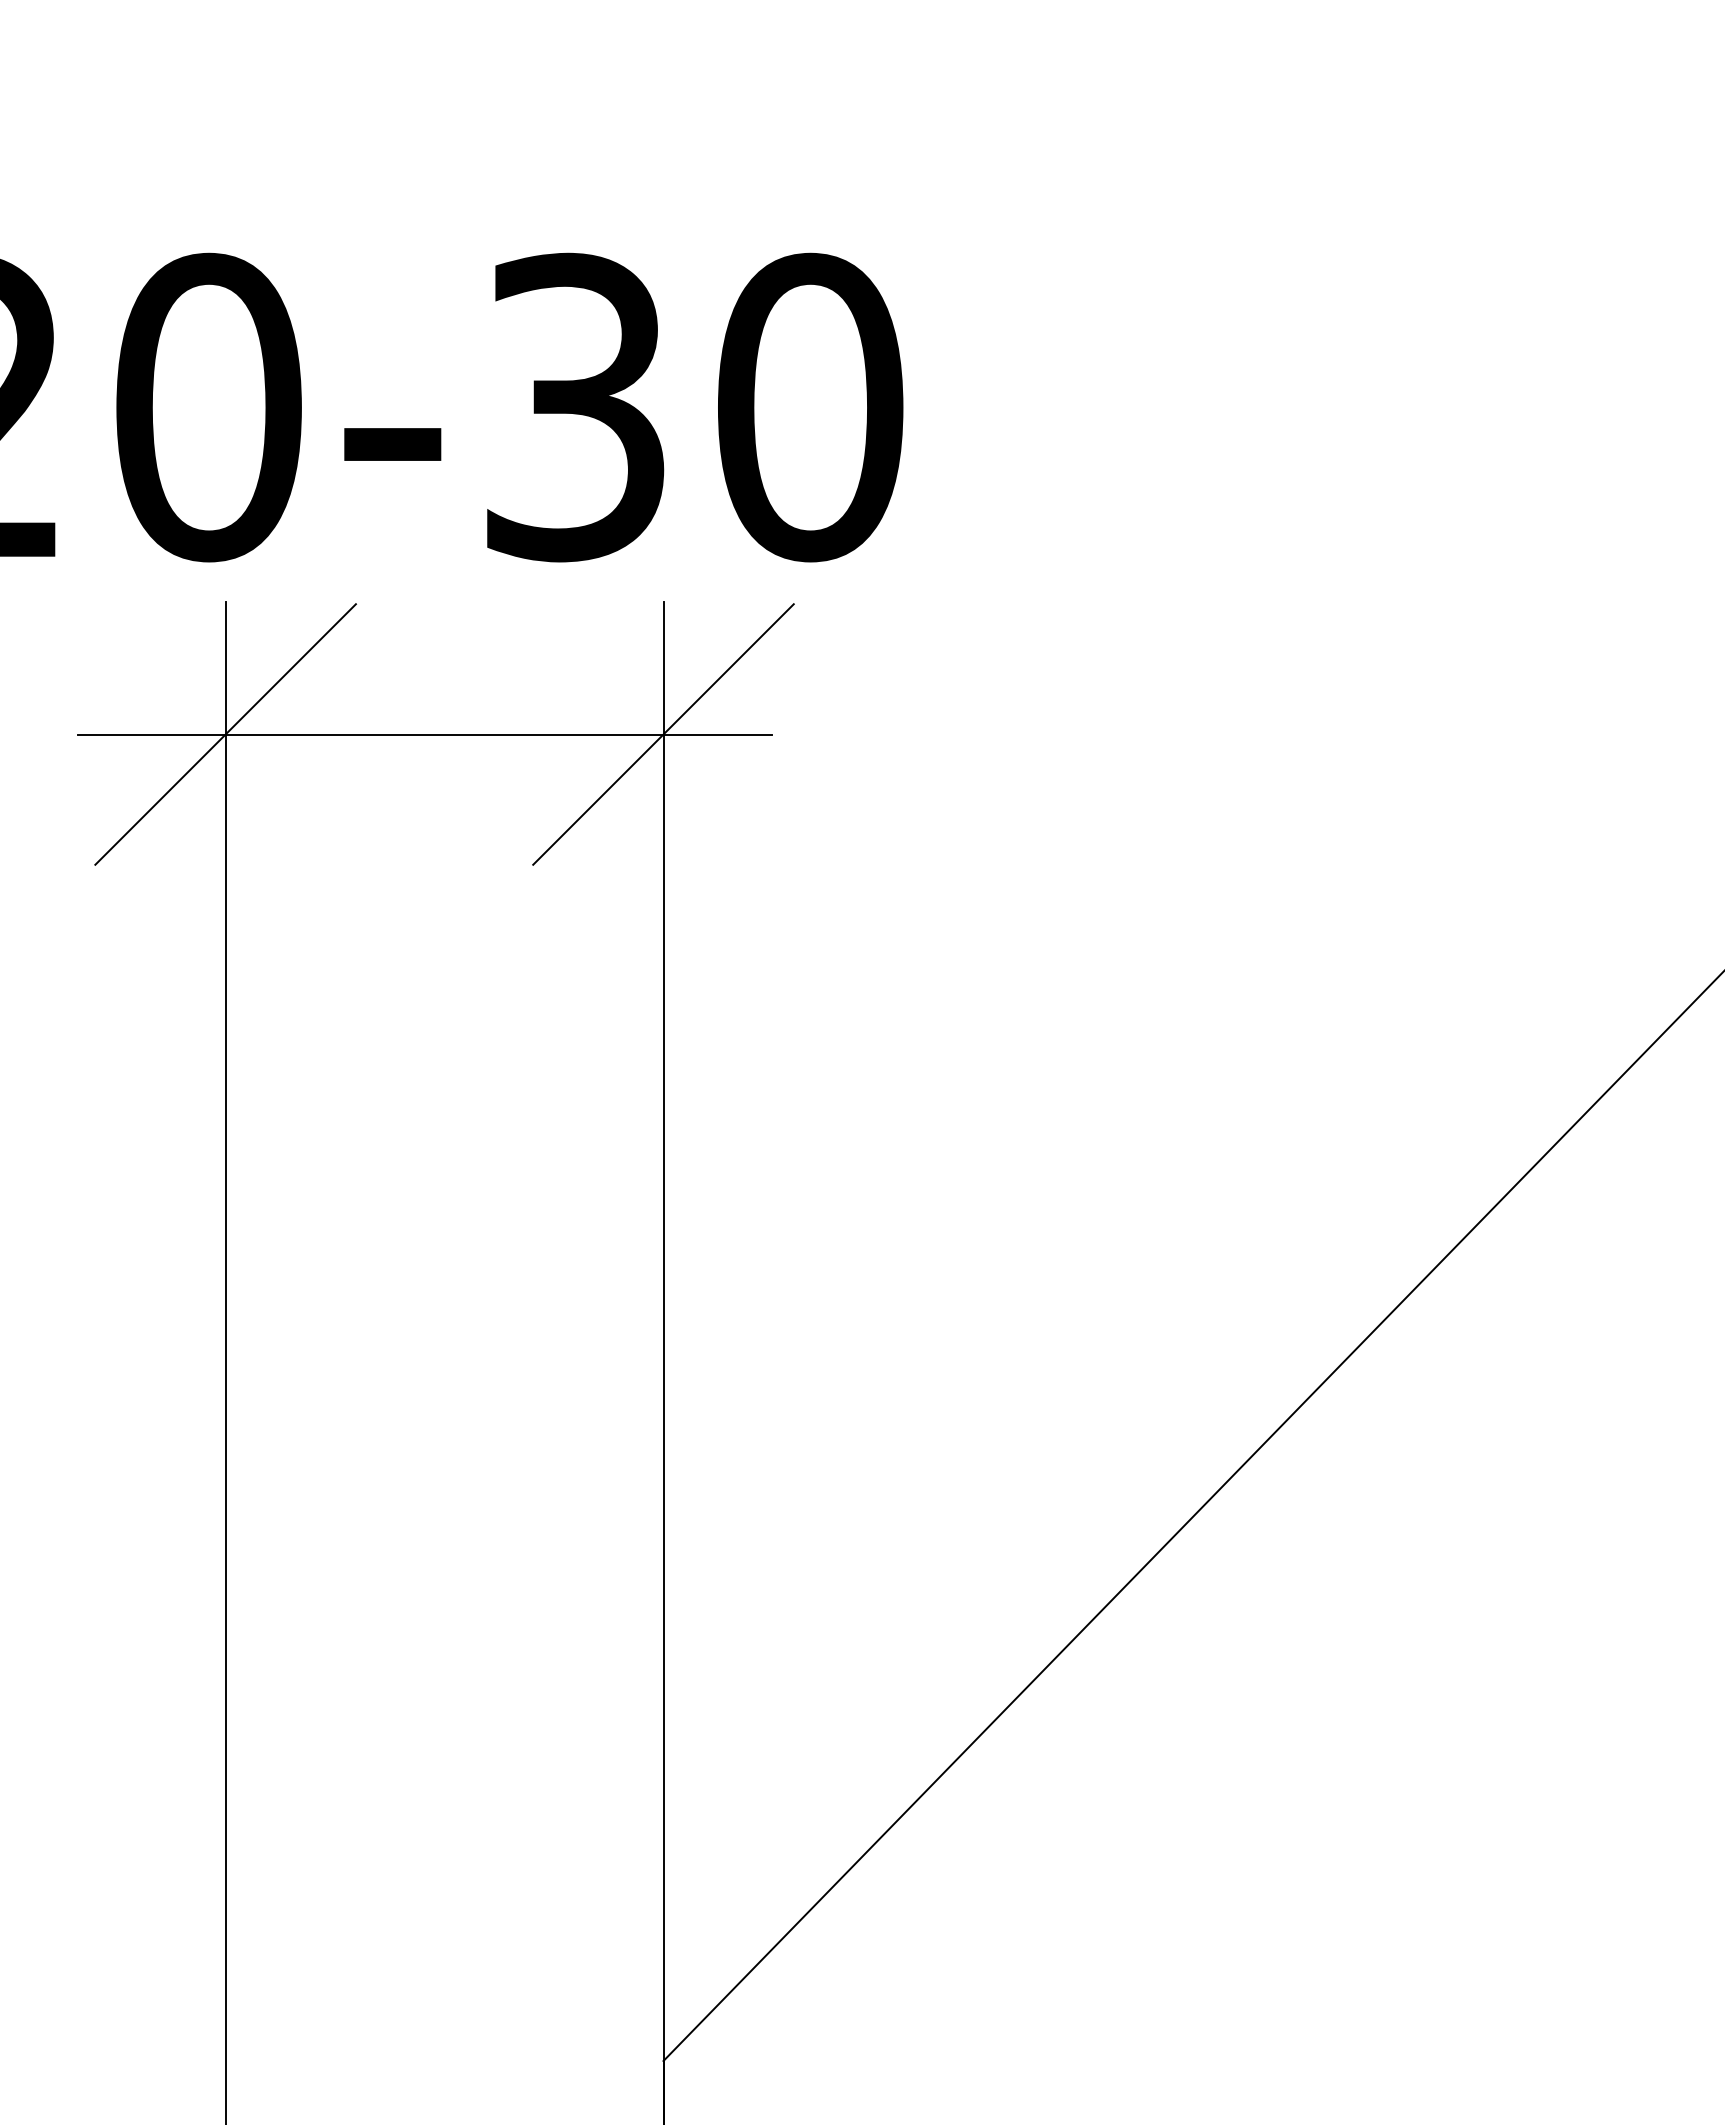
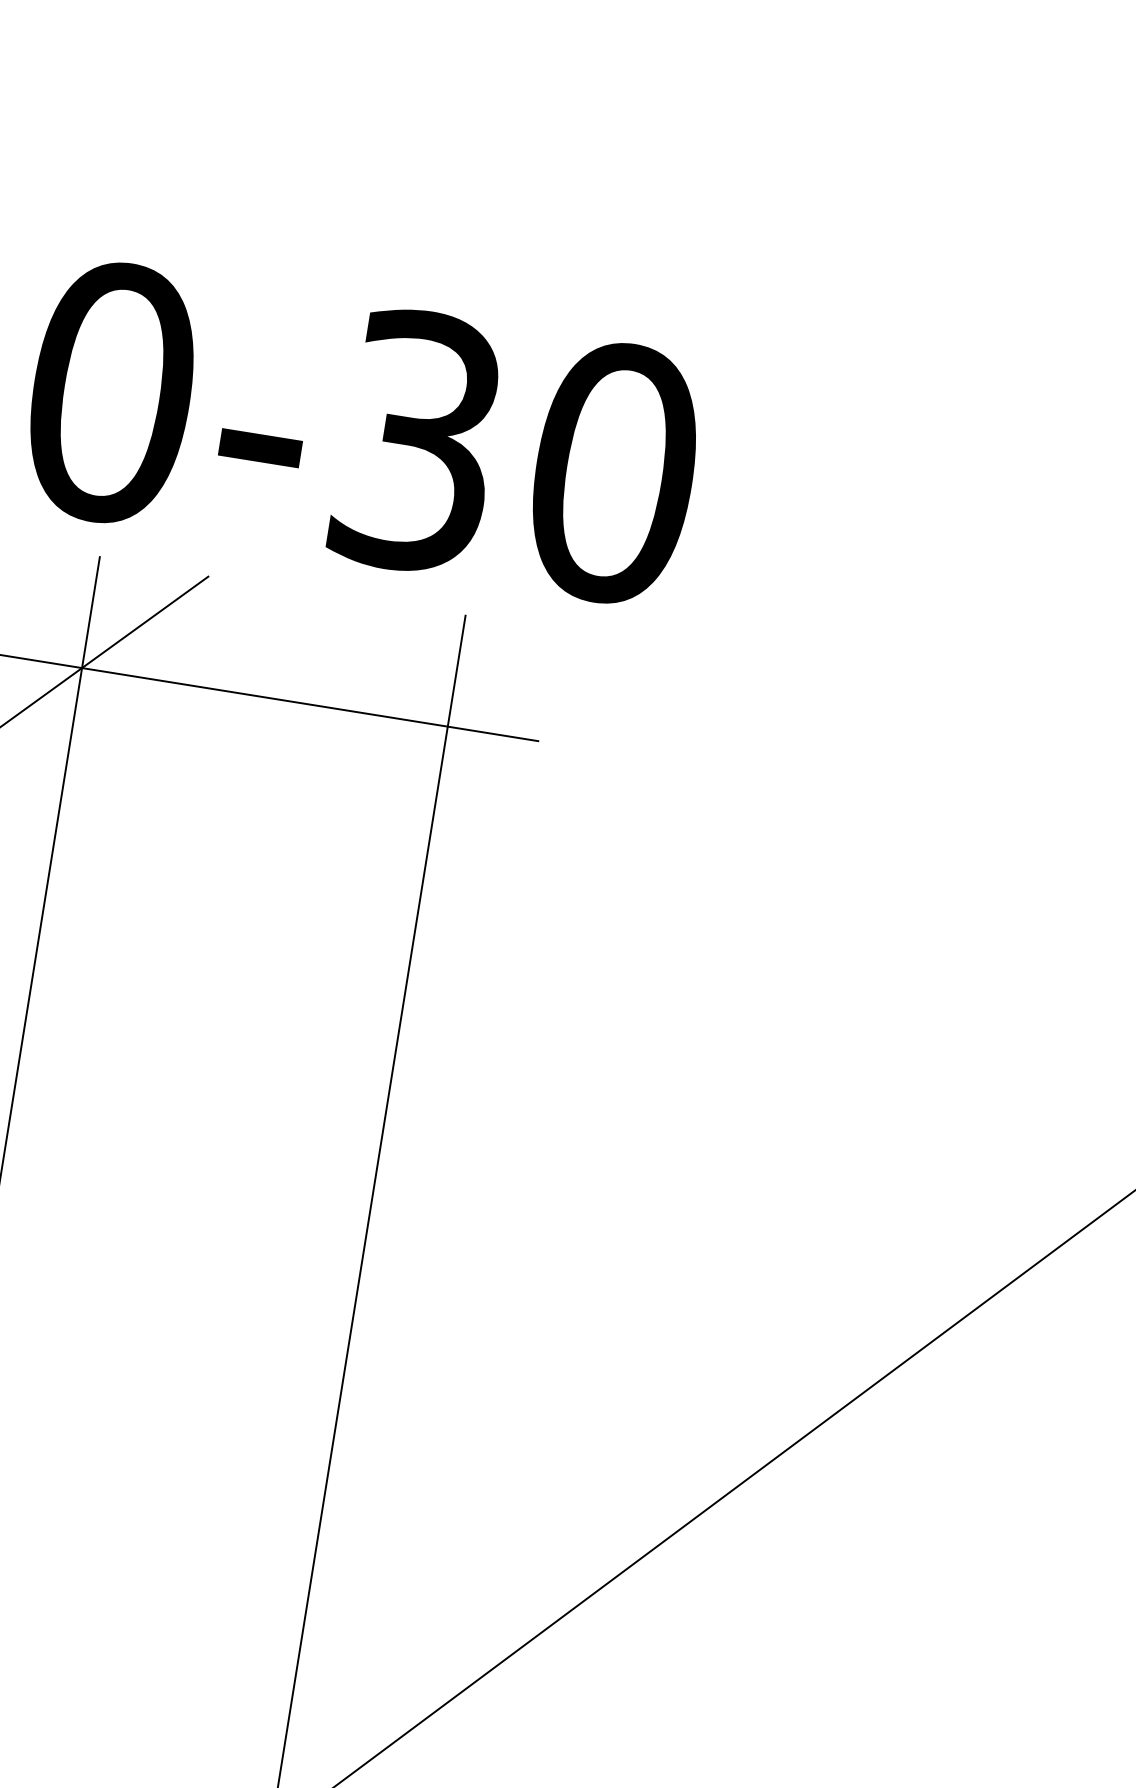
line: (663, 734) -> (447, 726), removed

